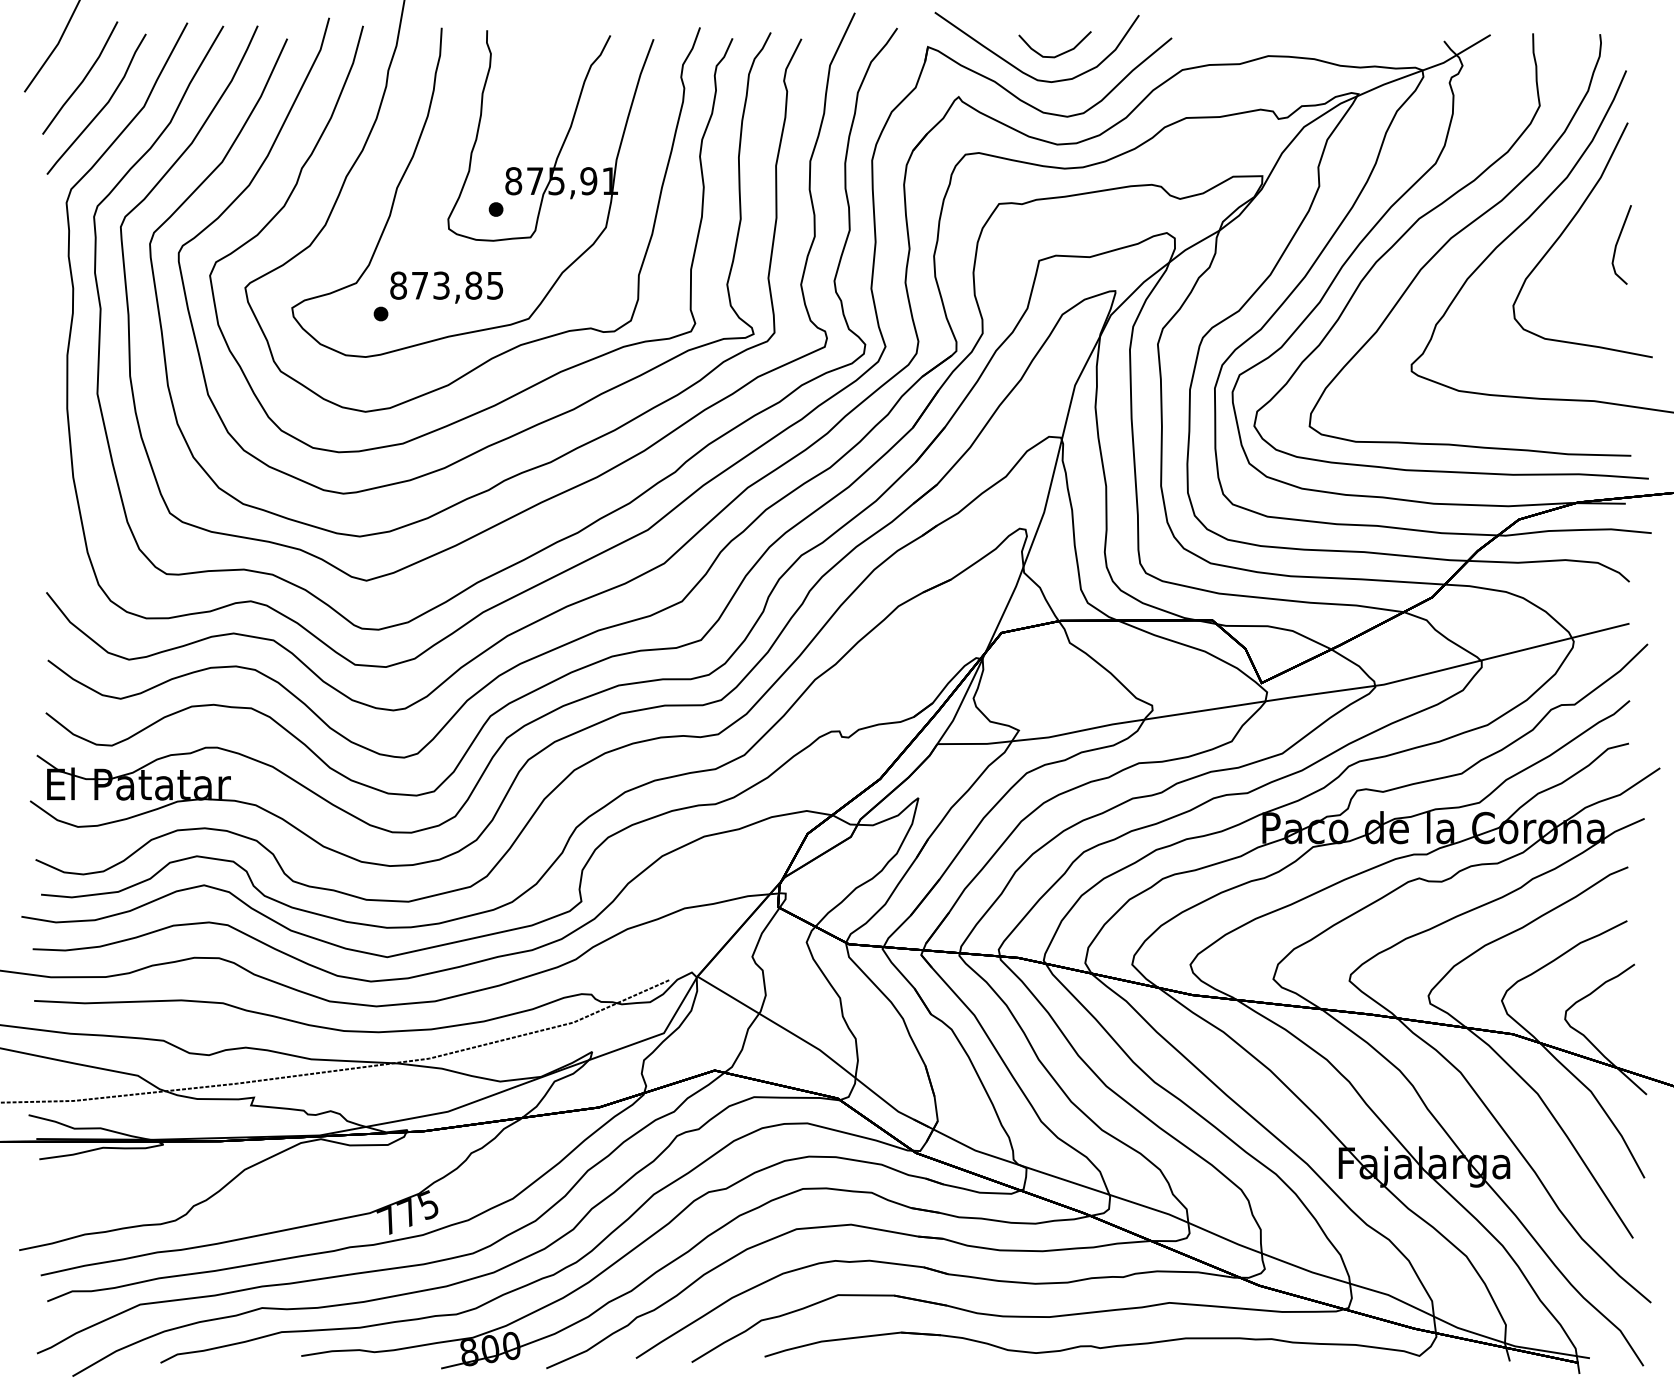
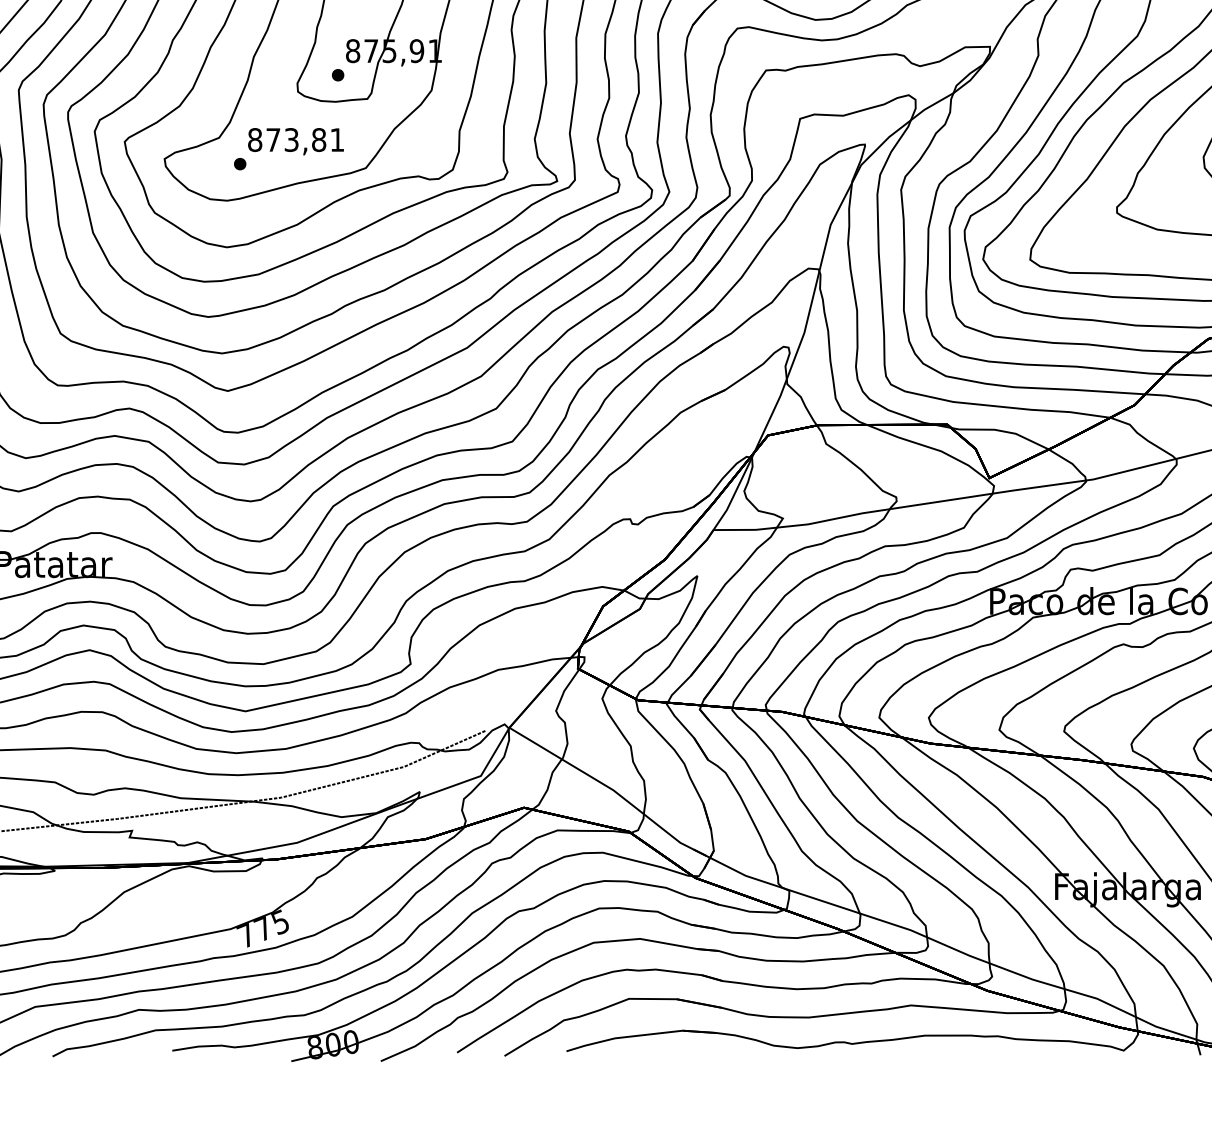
text: (495, 285) -> (337, 139), 873,85 -> 873,81

